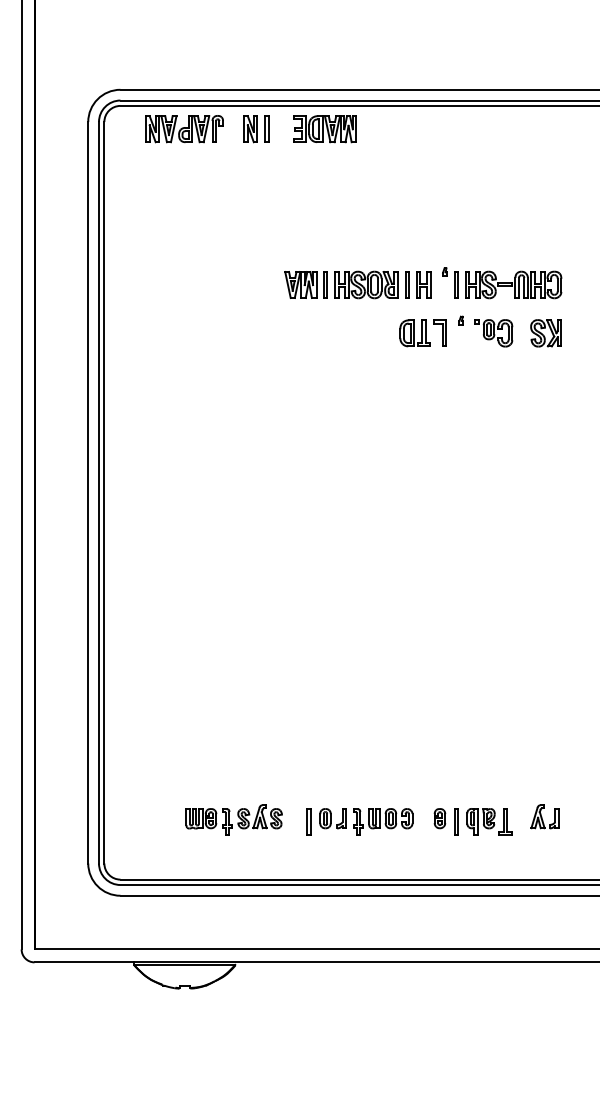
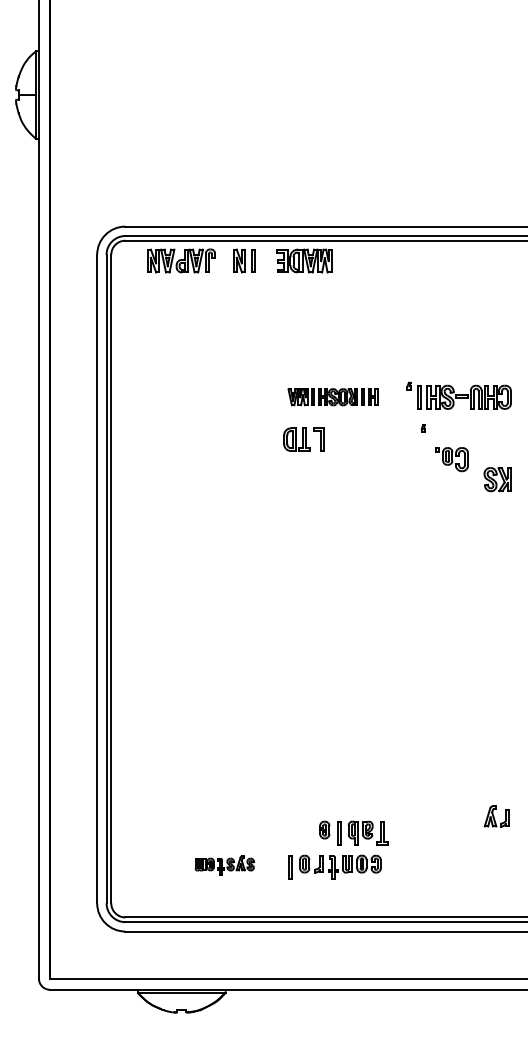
part: (357, 284) -> (332, 396), size x0.7
part: (422, 333) -> (303, 439), moved
part: (493, 333) -> (451, 459), moved
part: (545, 333) -> (497, 479), moved
part: (544, 816) -> (496, 816), moved
part: (233, 820) -> (224, 865), size x0.7
part: (472, 821) -> (353, 832), moved

